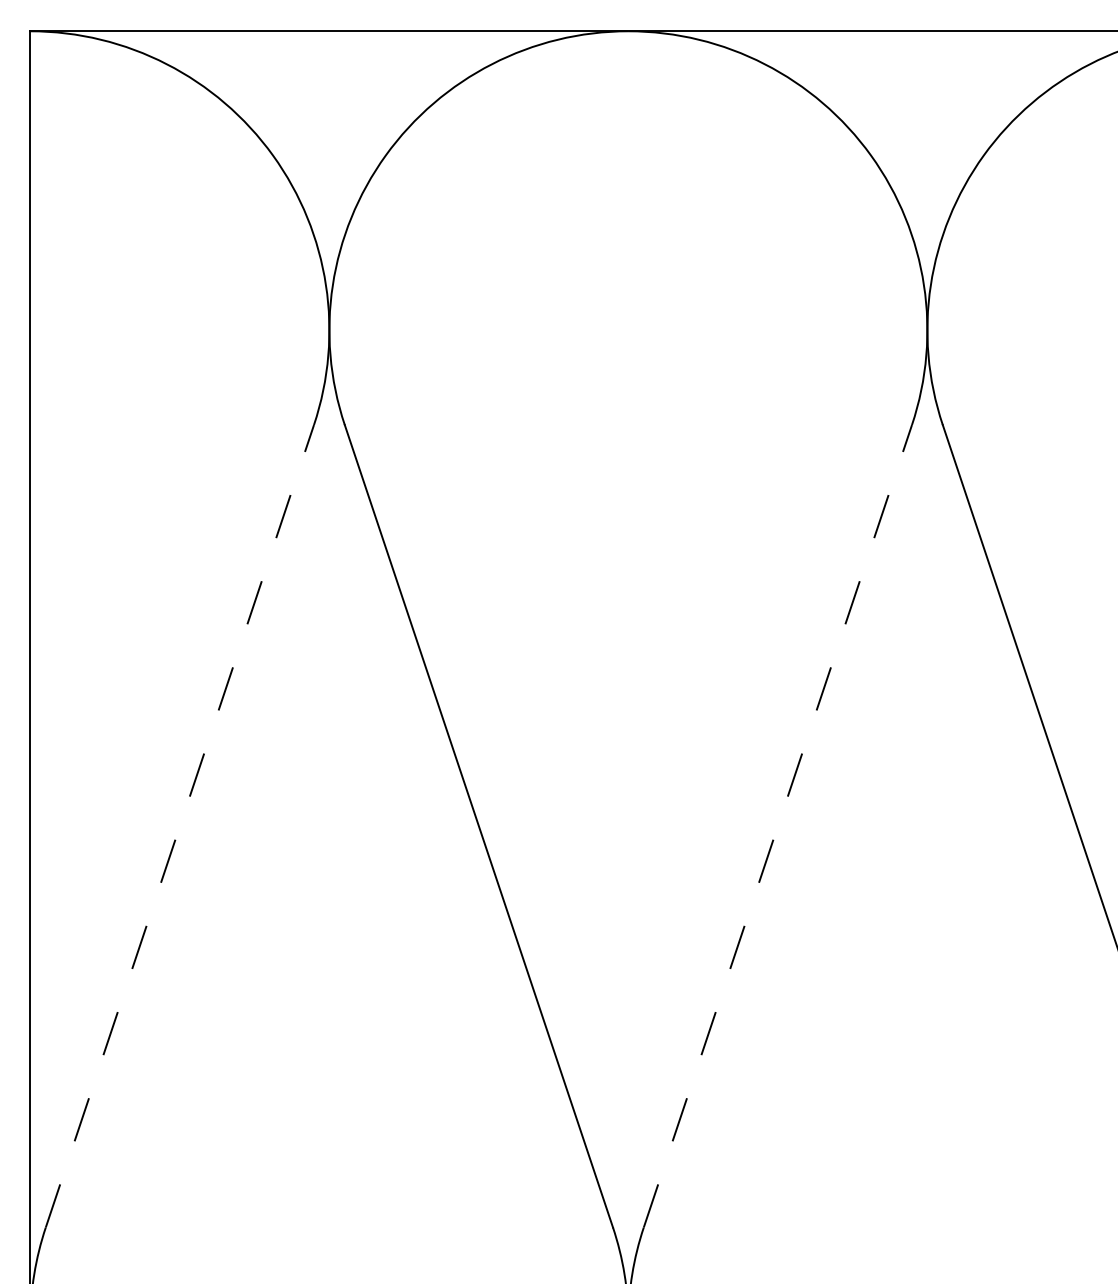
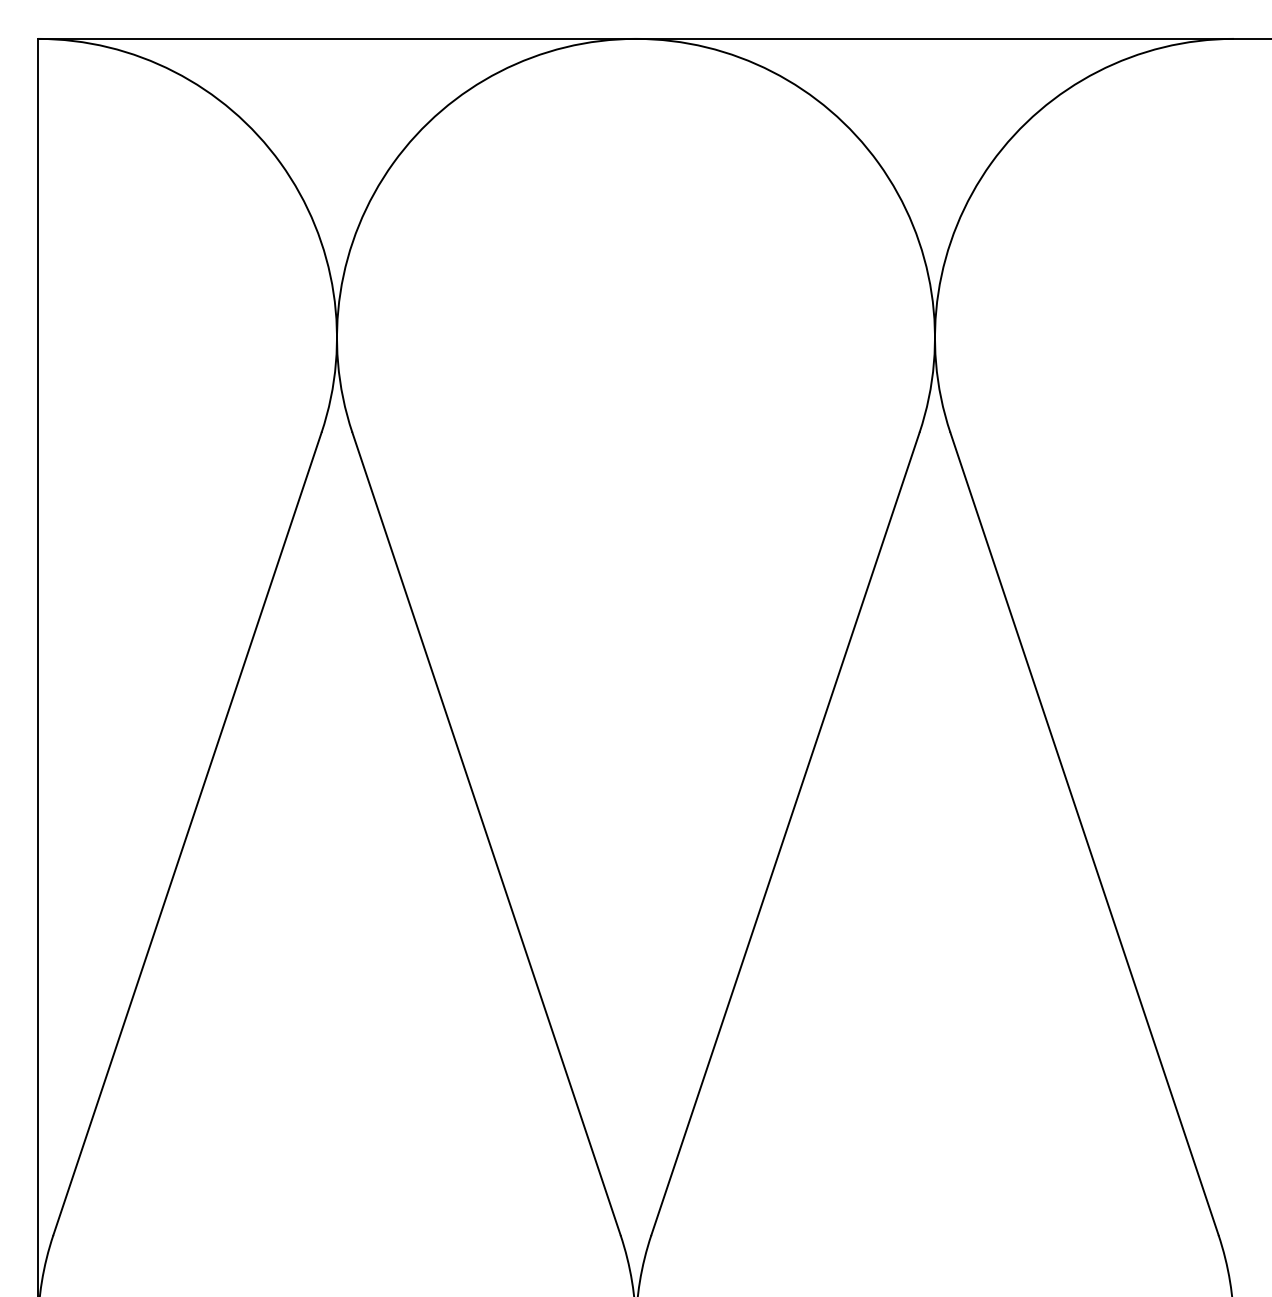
line: (179, 825) -> (187, 833), dashed -> solid
line: (777, 825) -> (785, 833), dashed -> solid

